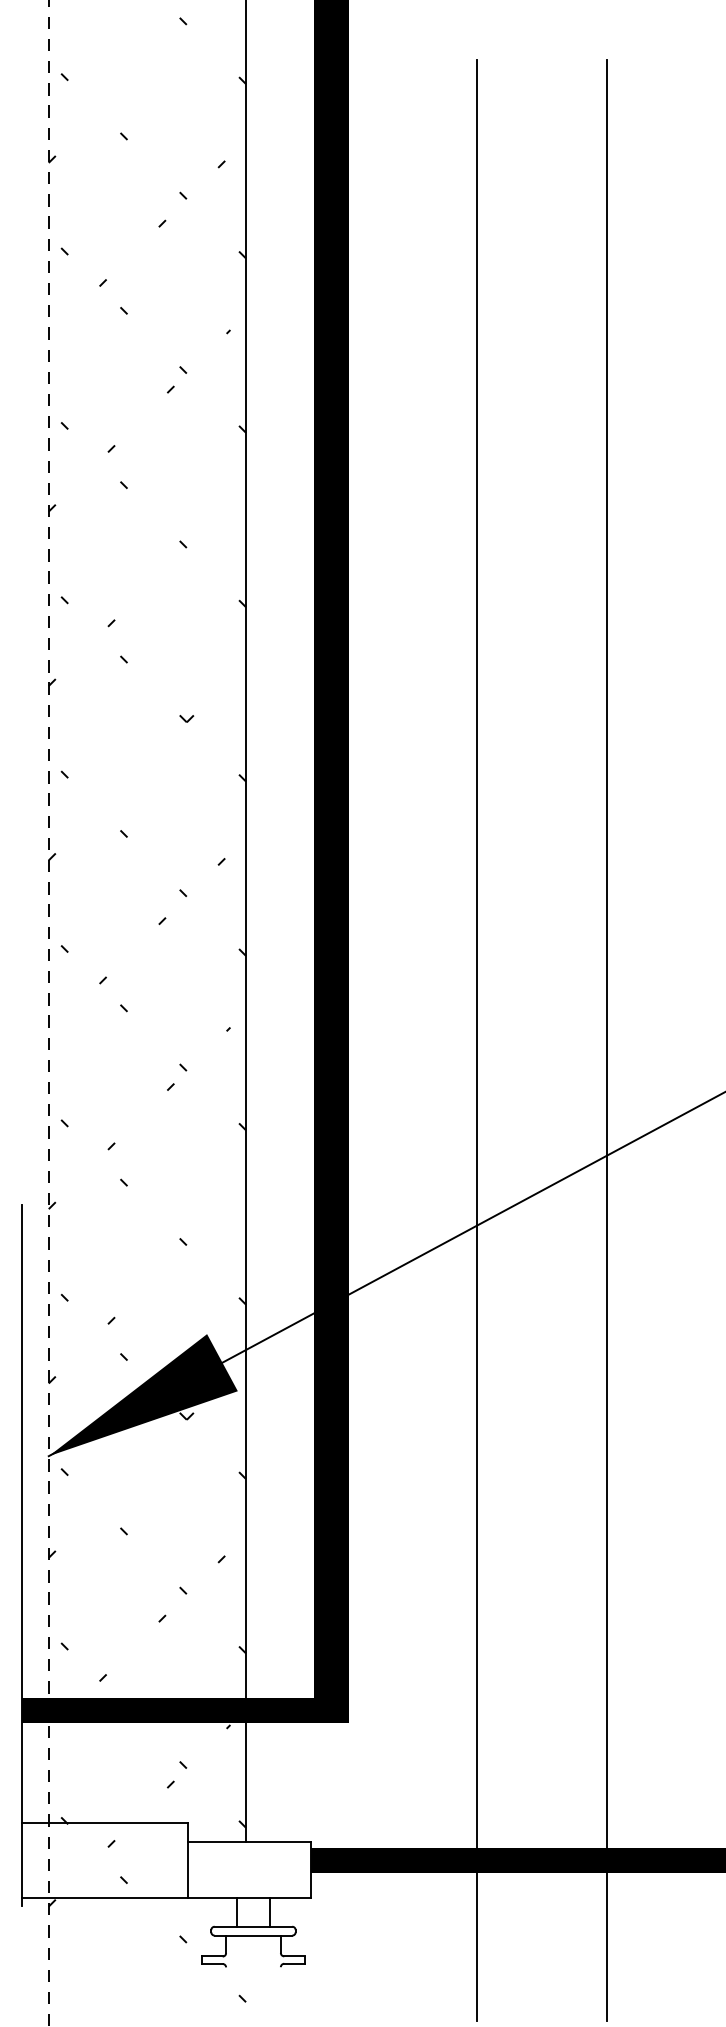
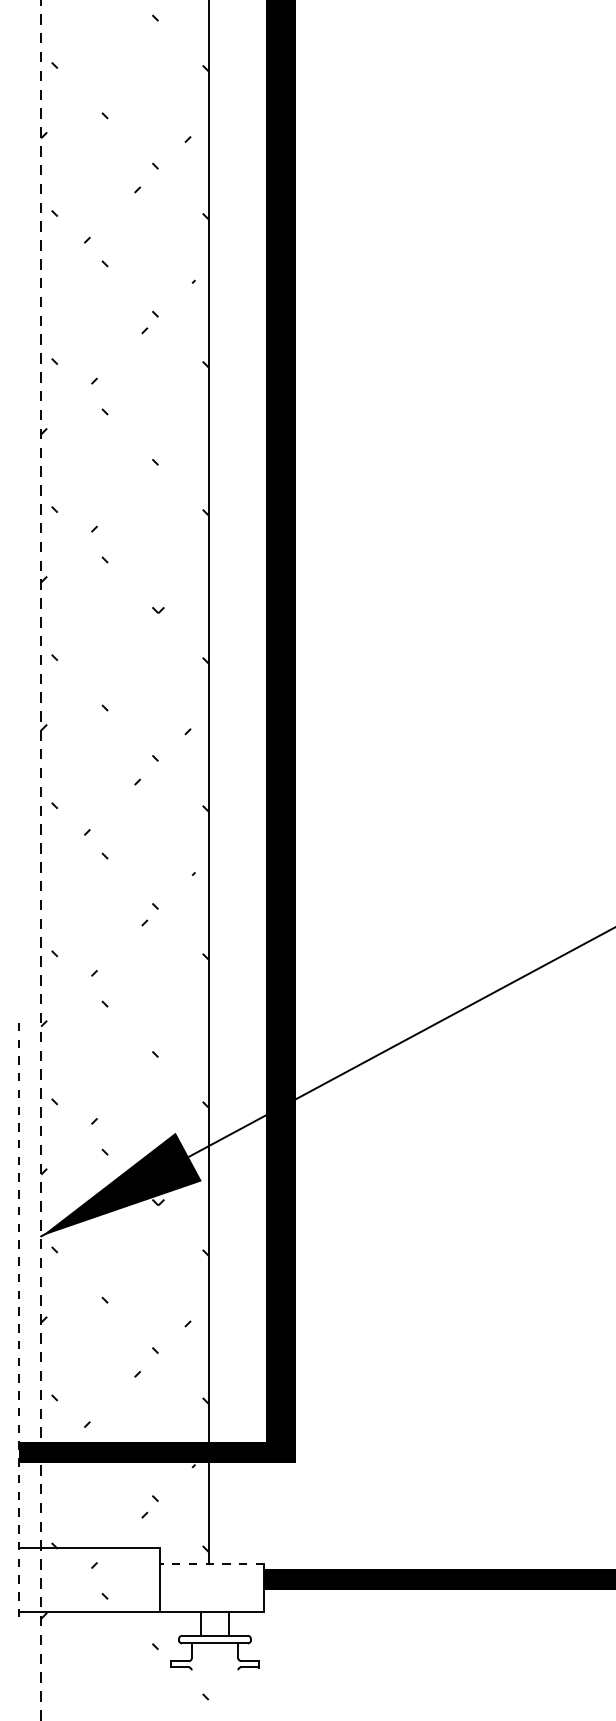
line: (476, 1040) -> (404, 883), removed
line: (607, 1040) -> (515, 883), removed
line: (22, 1555) -> (18, 1320), solid -> dashed
line: (249, 1842) -> (211, 1564), solid -> dashed

